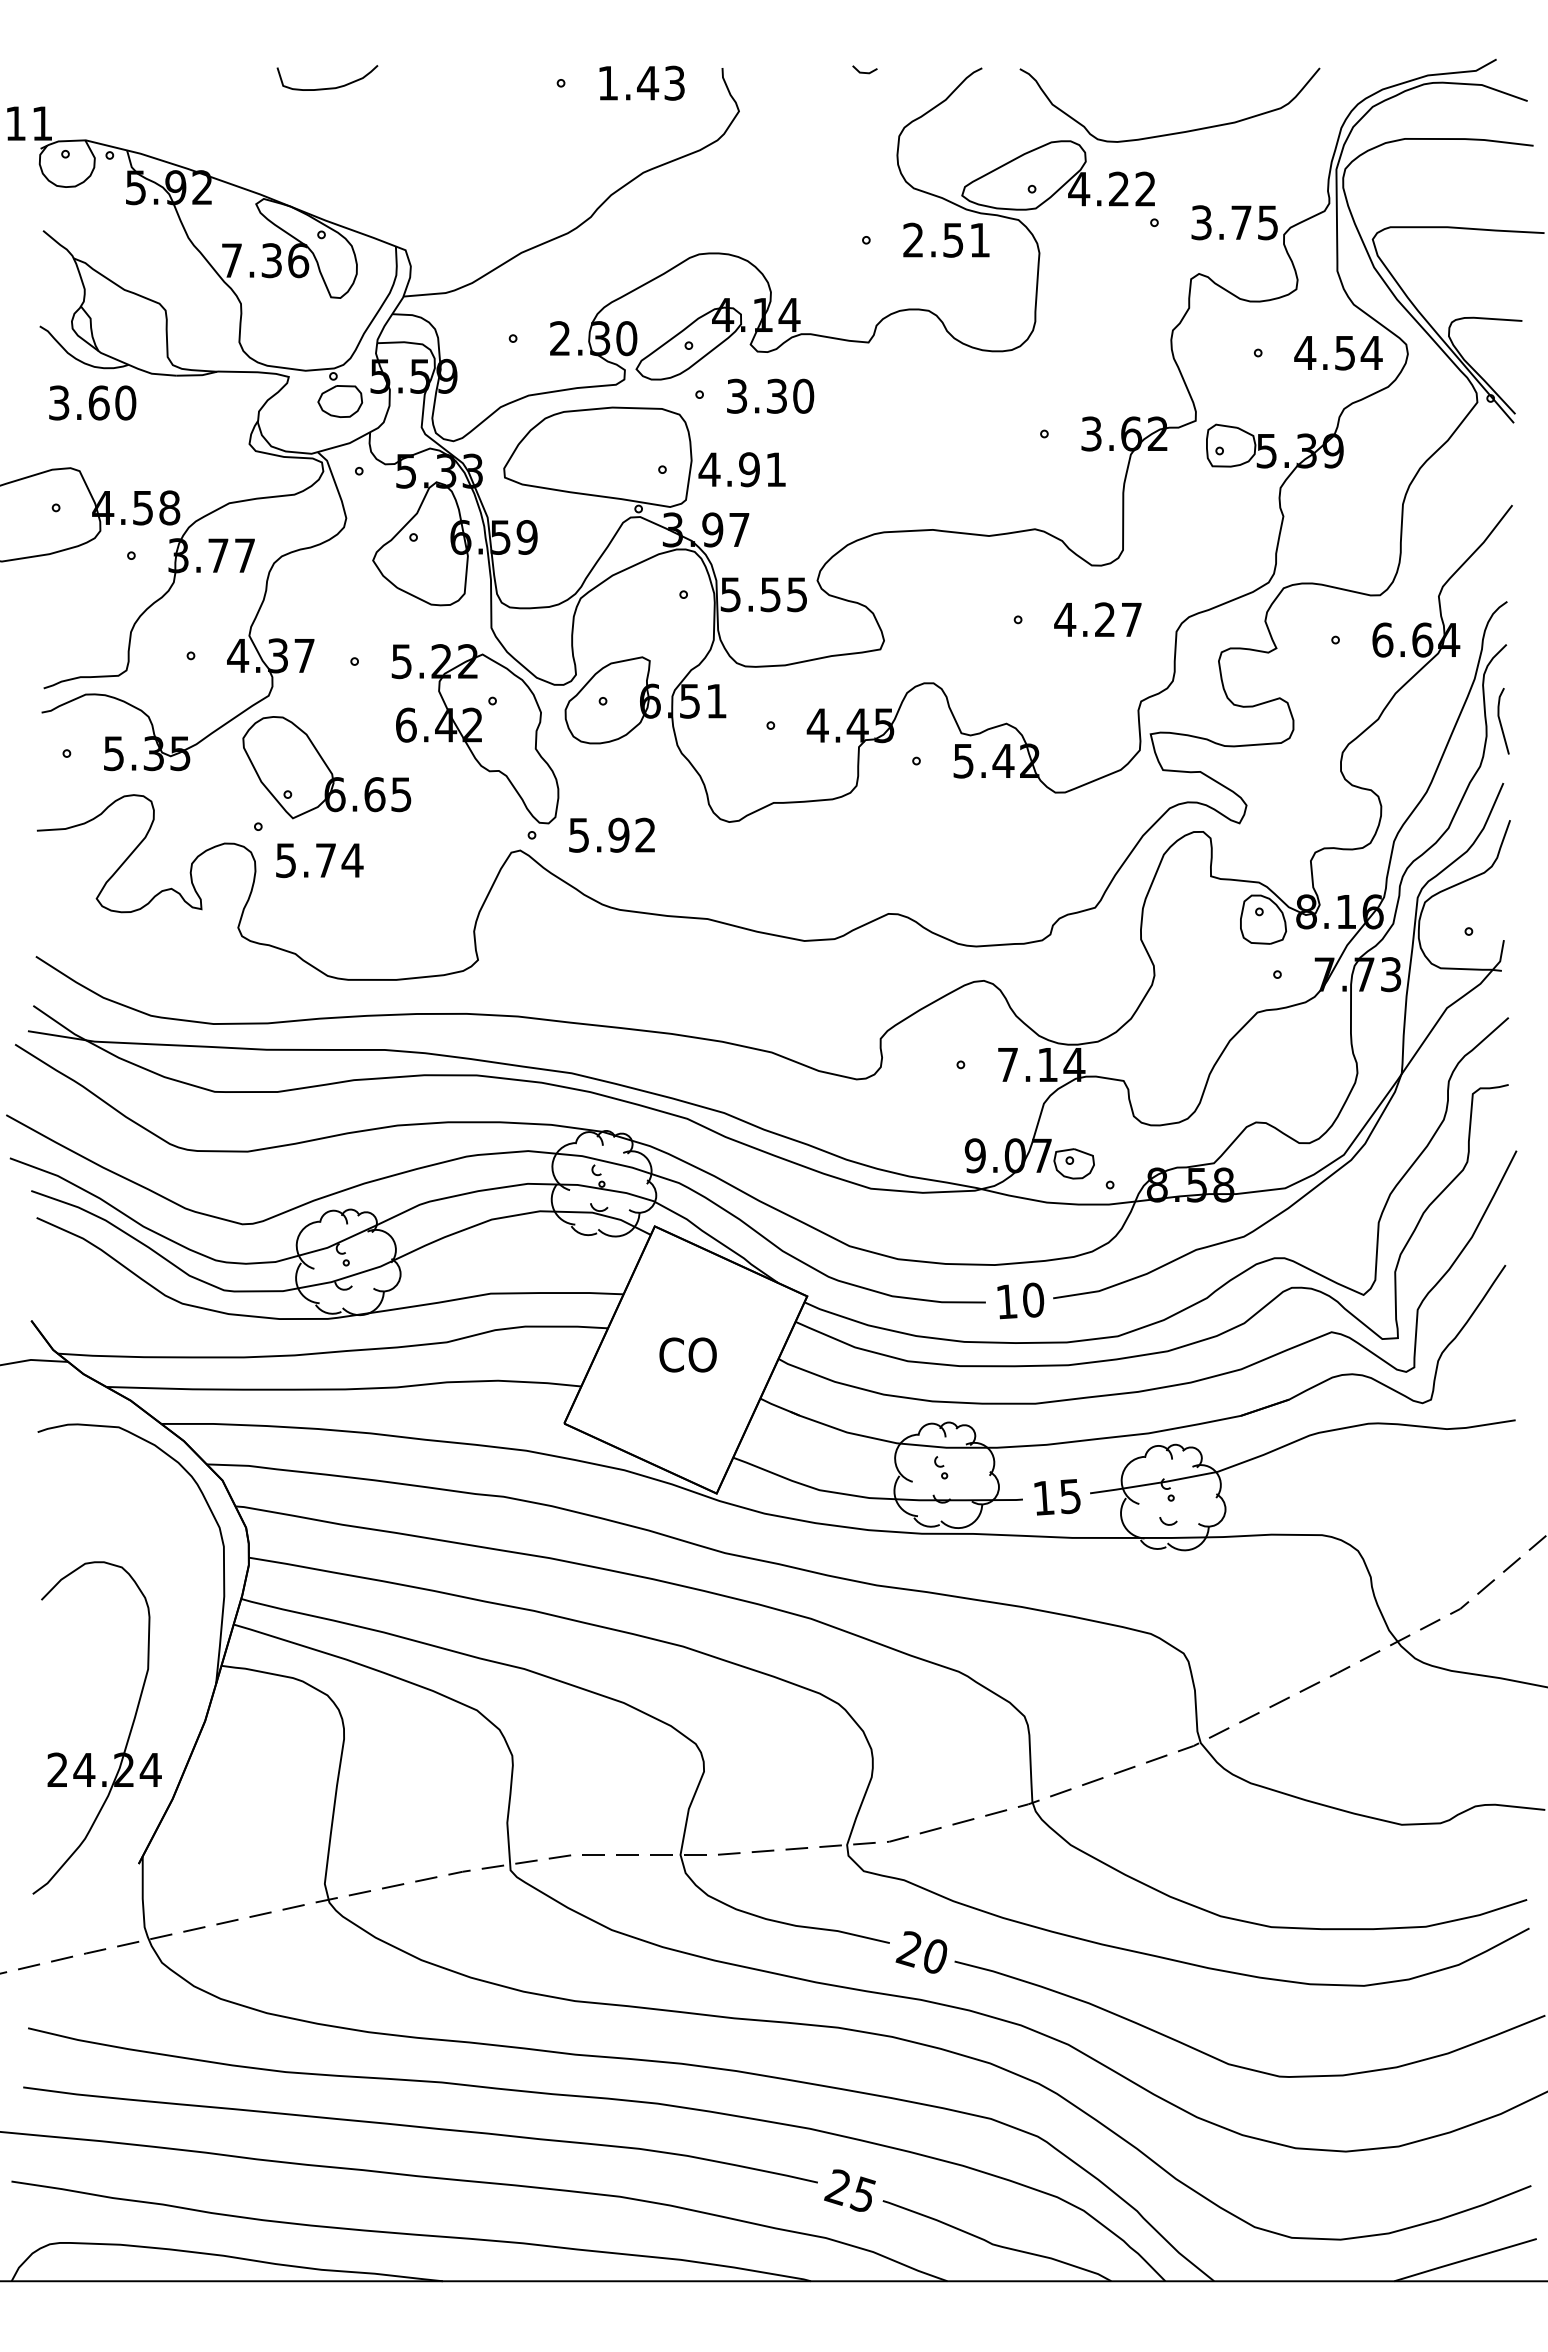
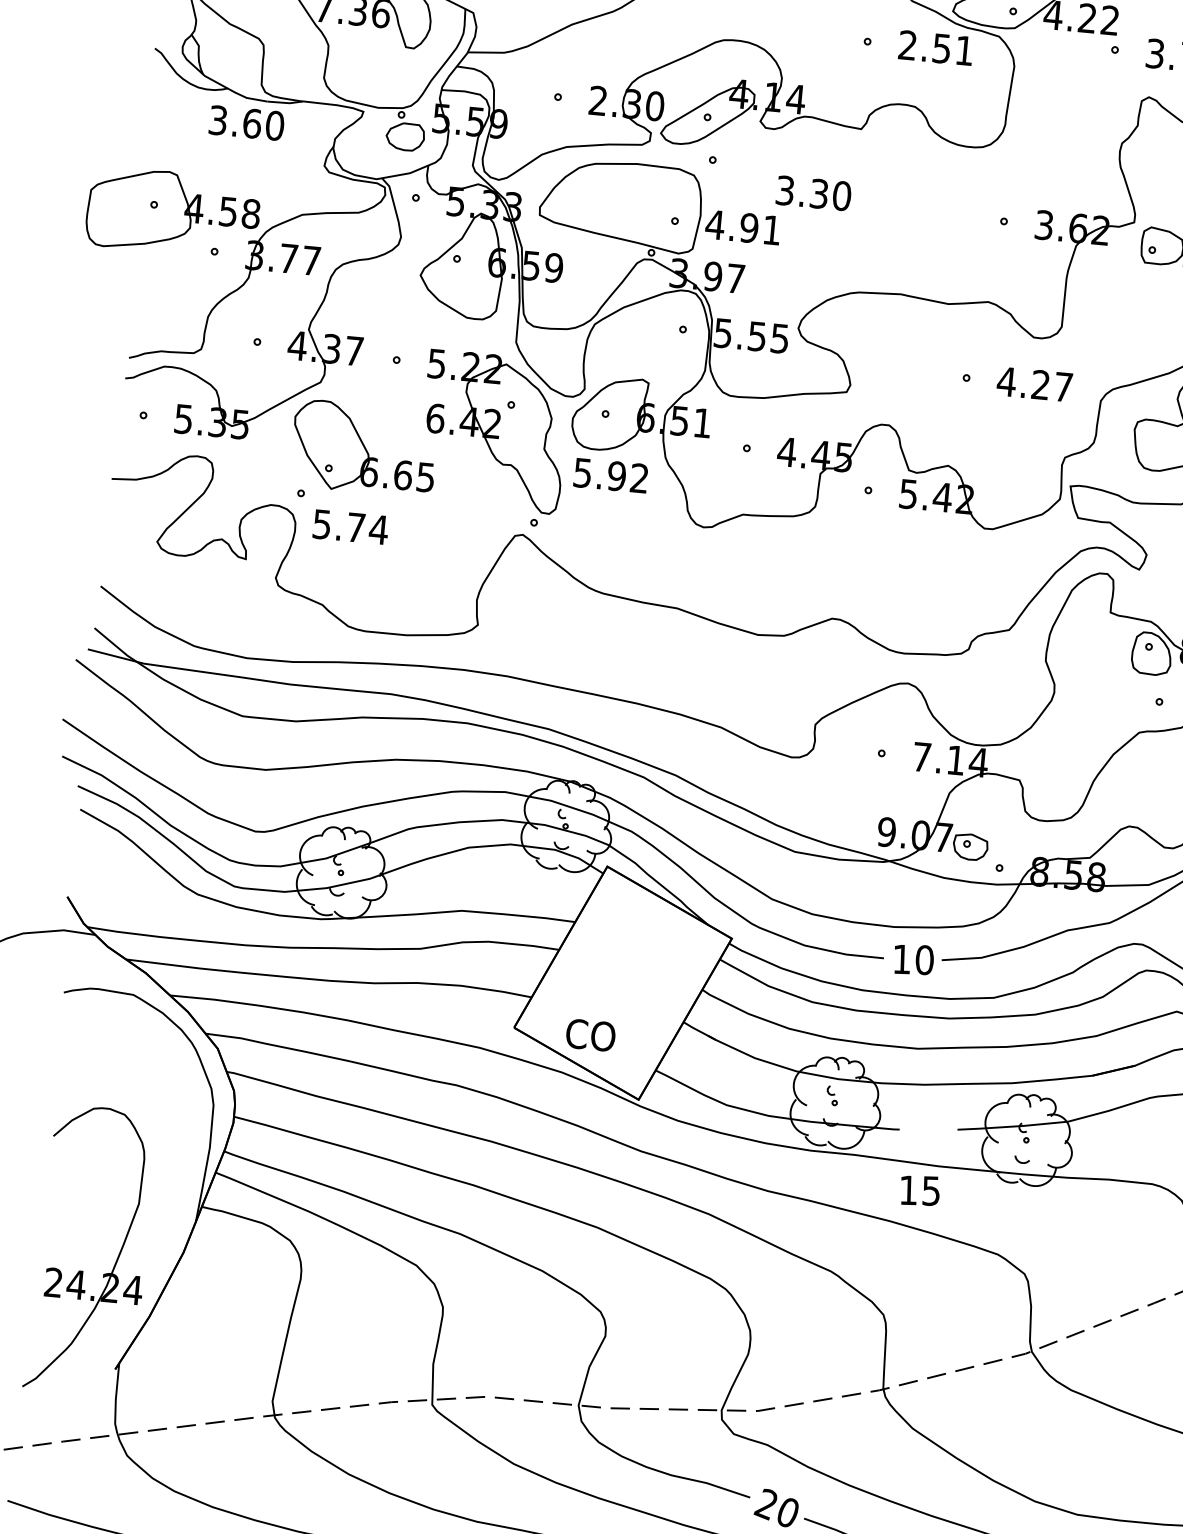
text: (770, 395) -> (813, 192), moved
text: (92, 402) -> (246, 122), moved
text: (611, 834) -> (610, 475), moved
text: (687, 1354) -> (590, 1034), moved
text: (1057, 1497) -> (920, 1190), moved

